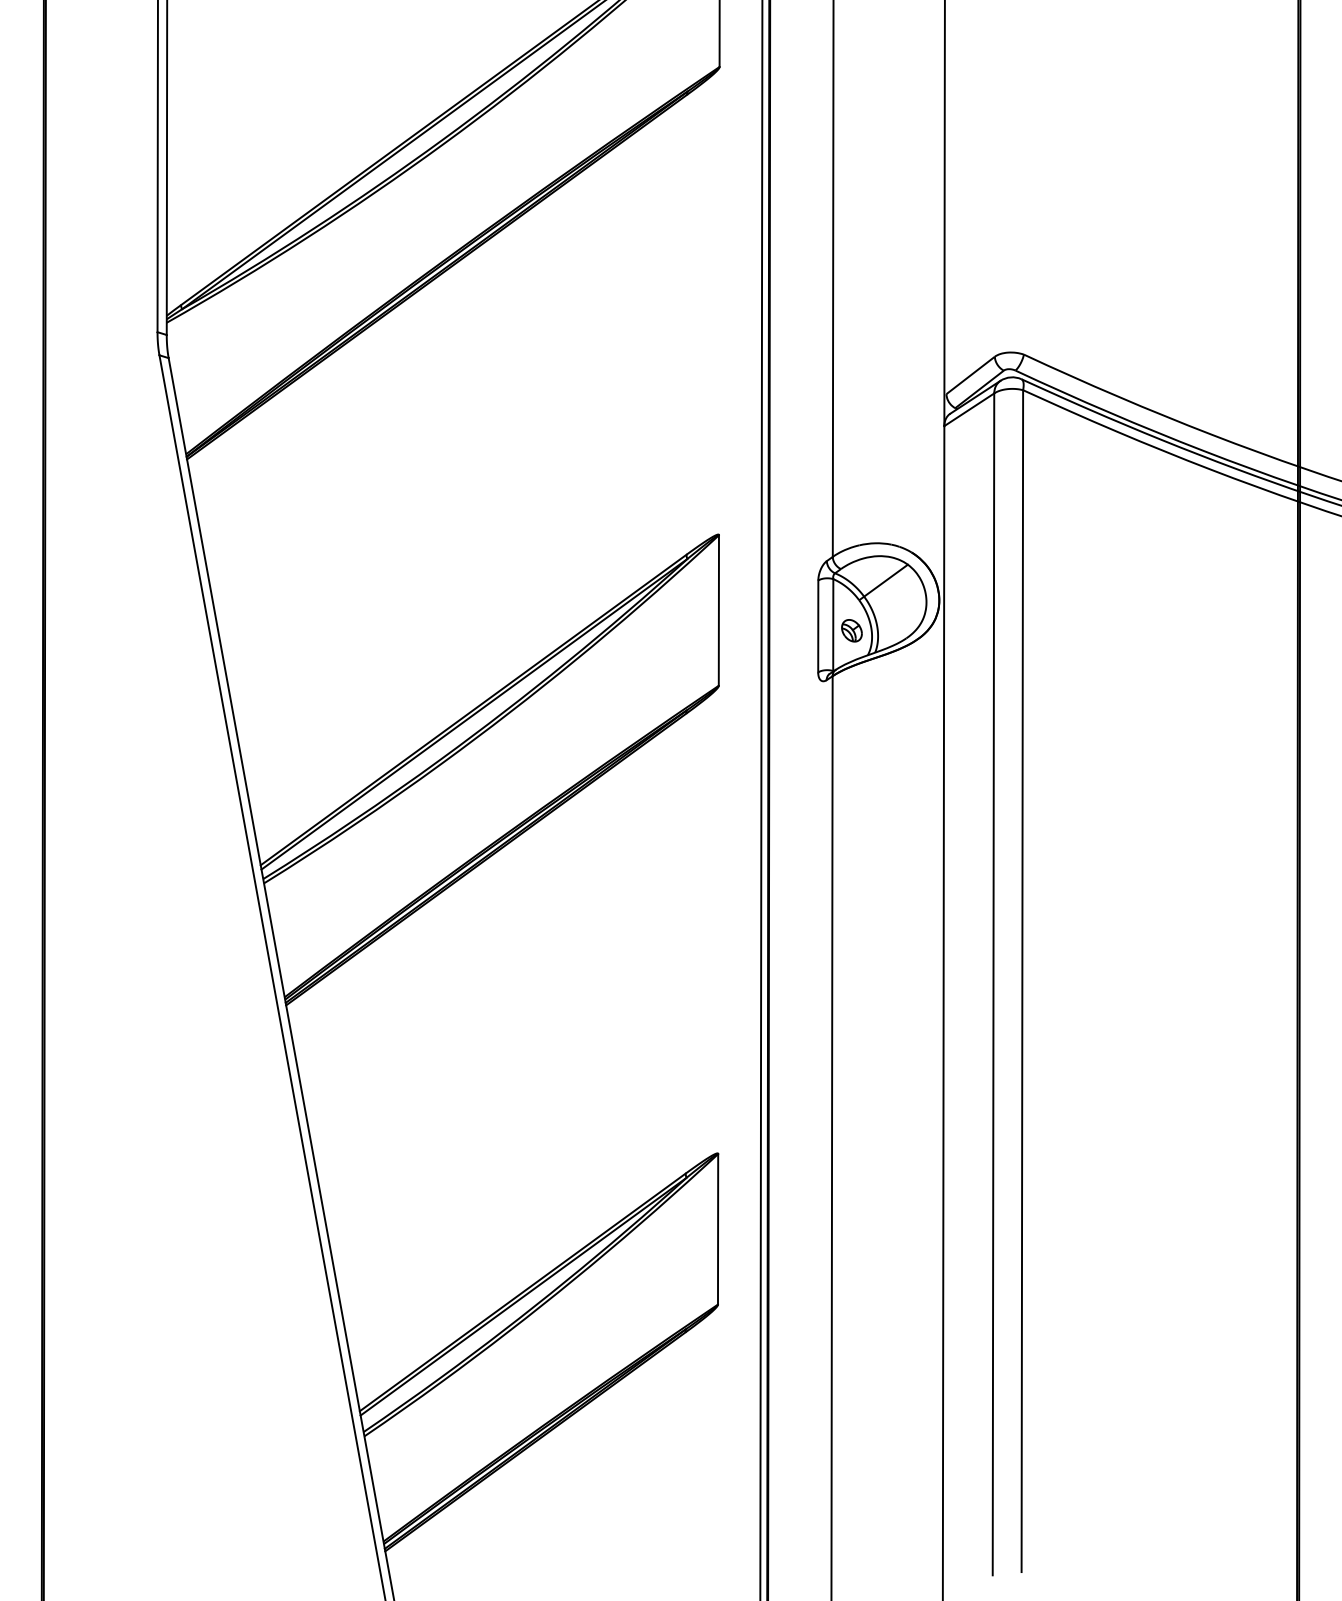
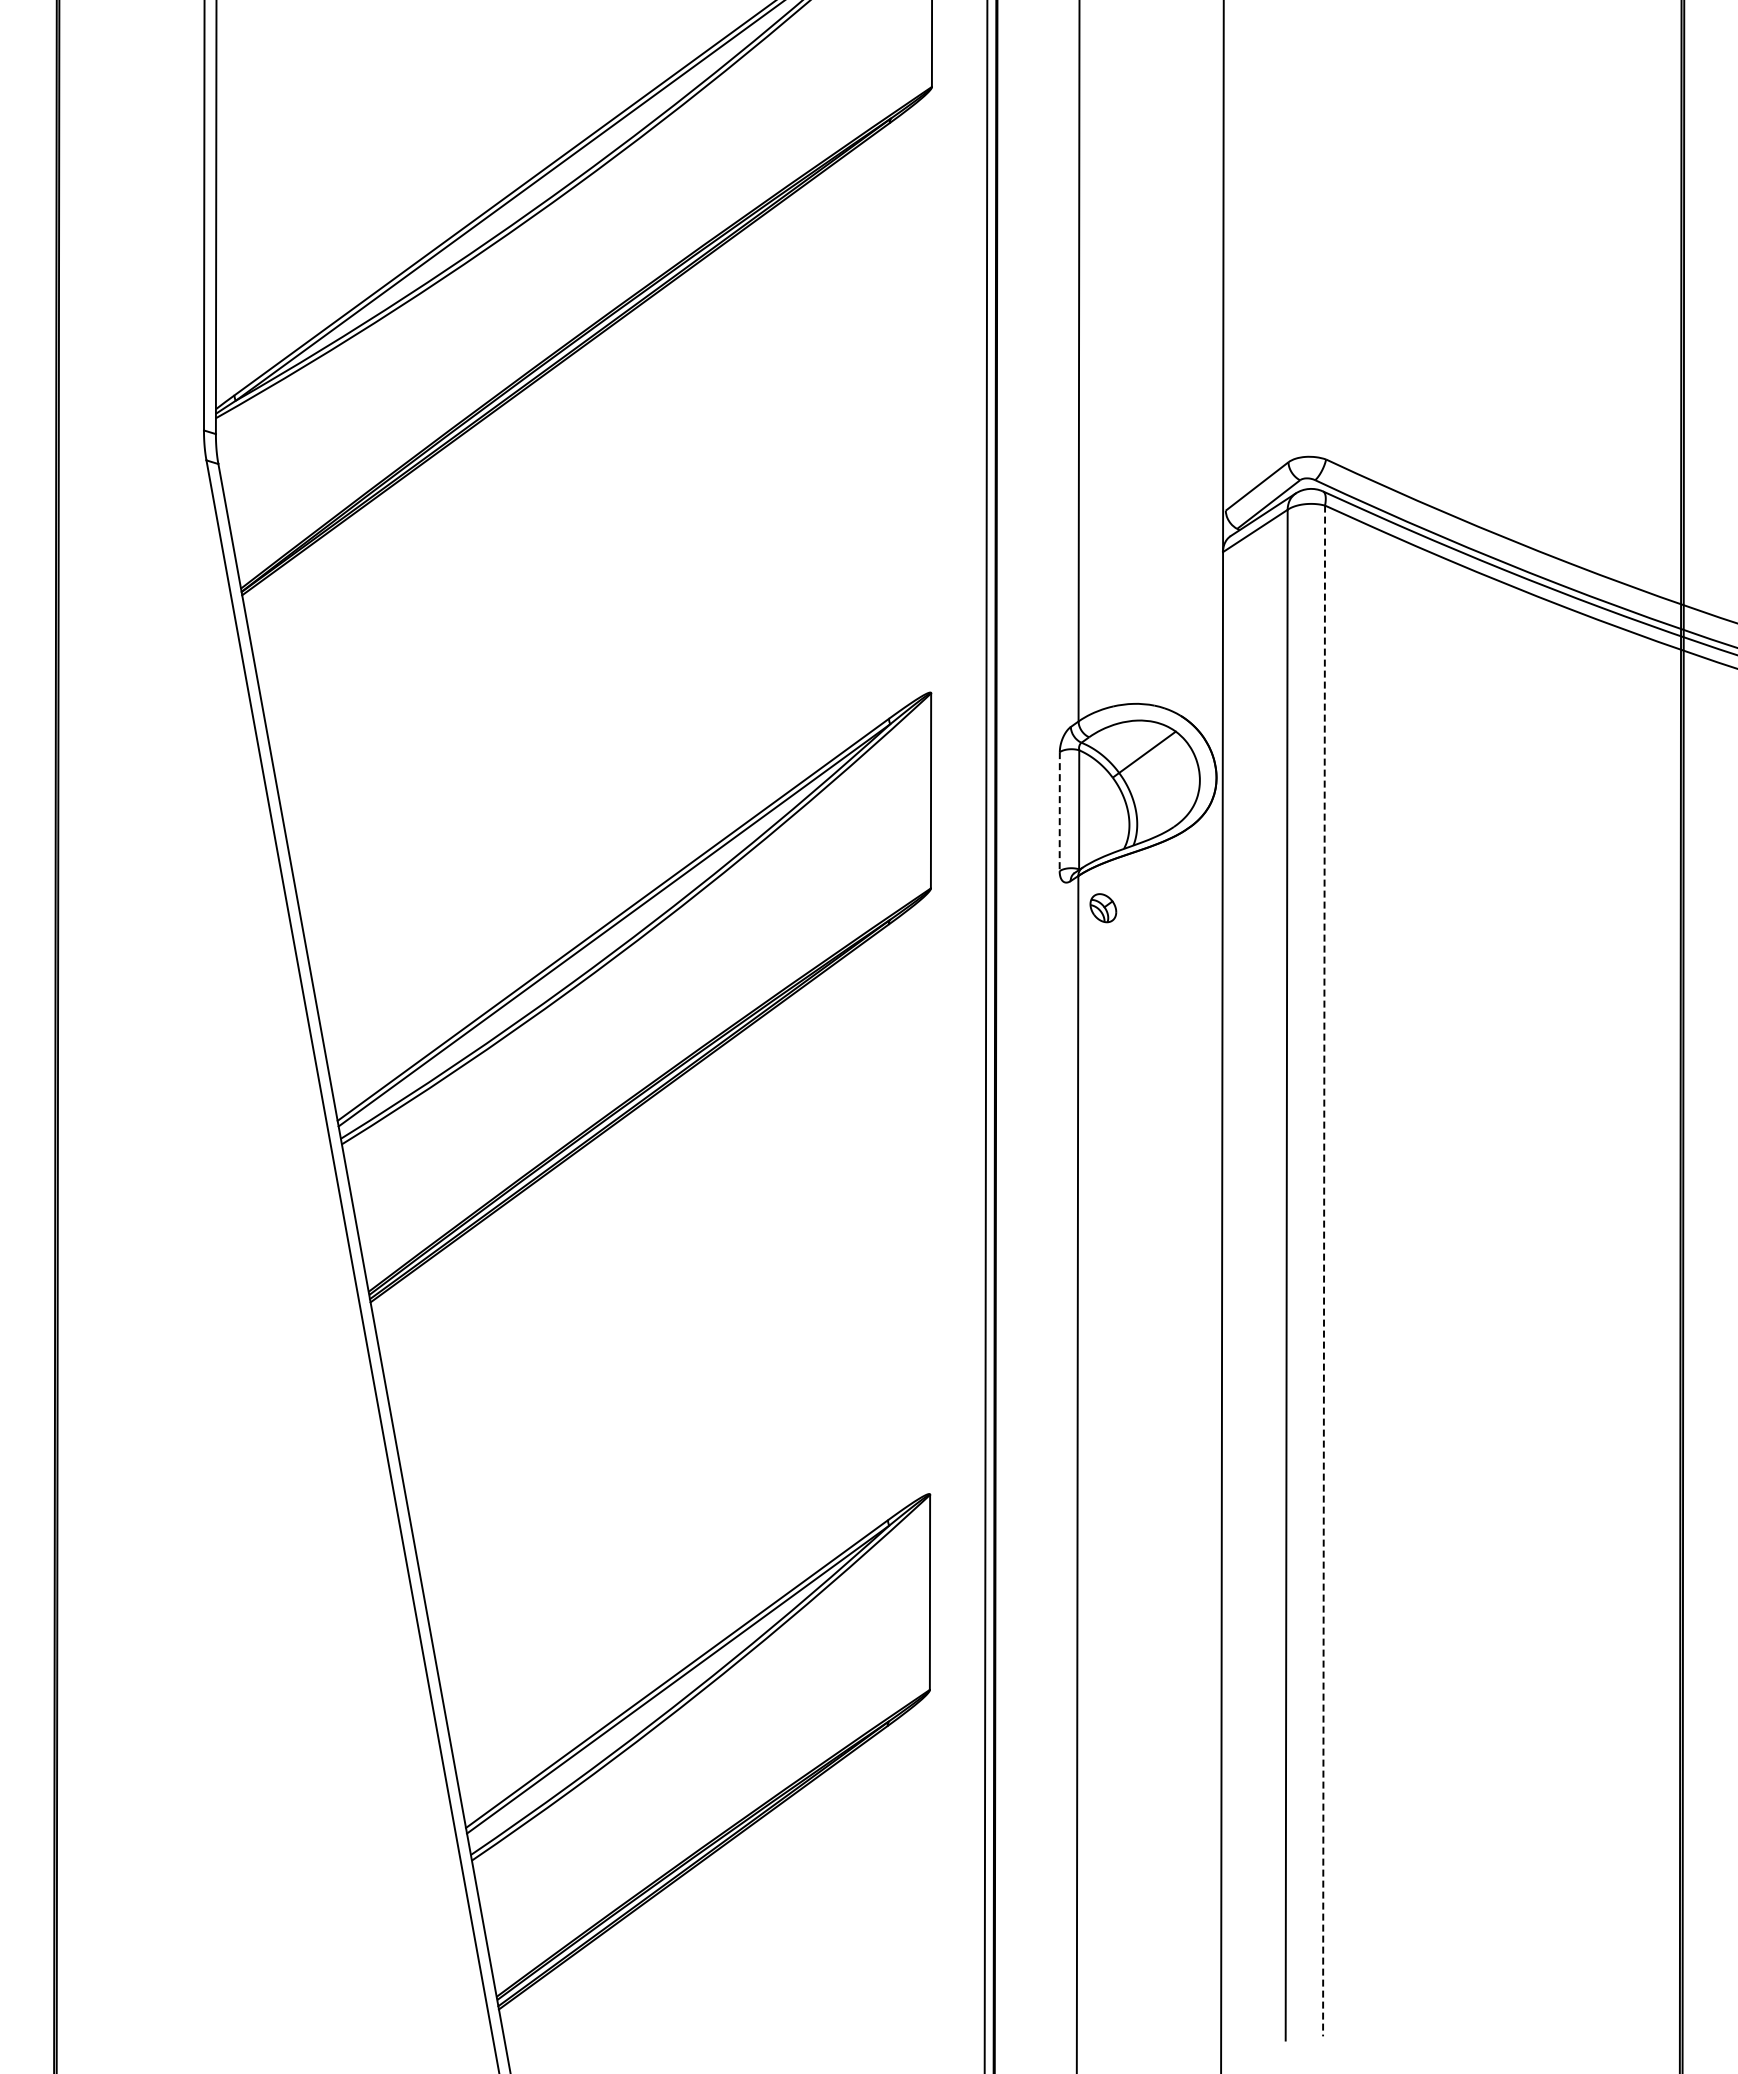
line: (818, 627) -> (1059, 812), solid -> dashed
part: (852, 631) -> (1103, 908), moved
line: (1022, 981) -> (1324, 1271), solid -> dashed

